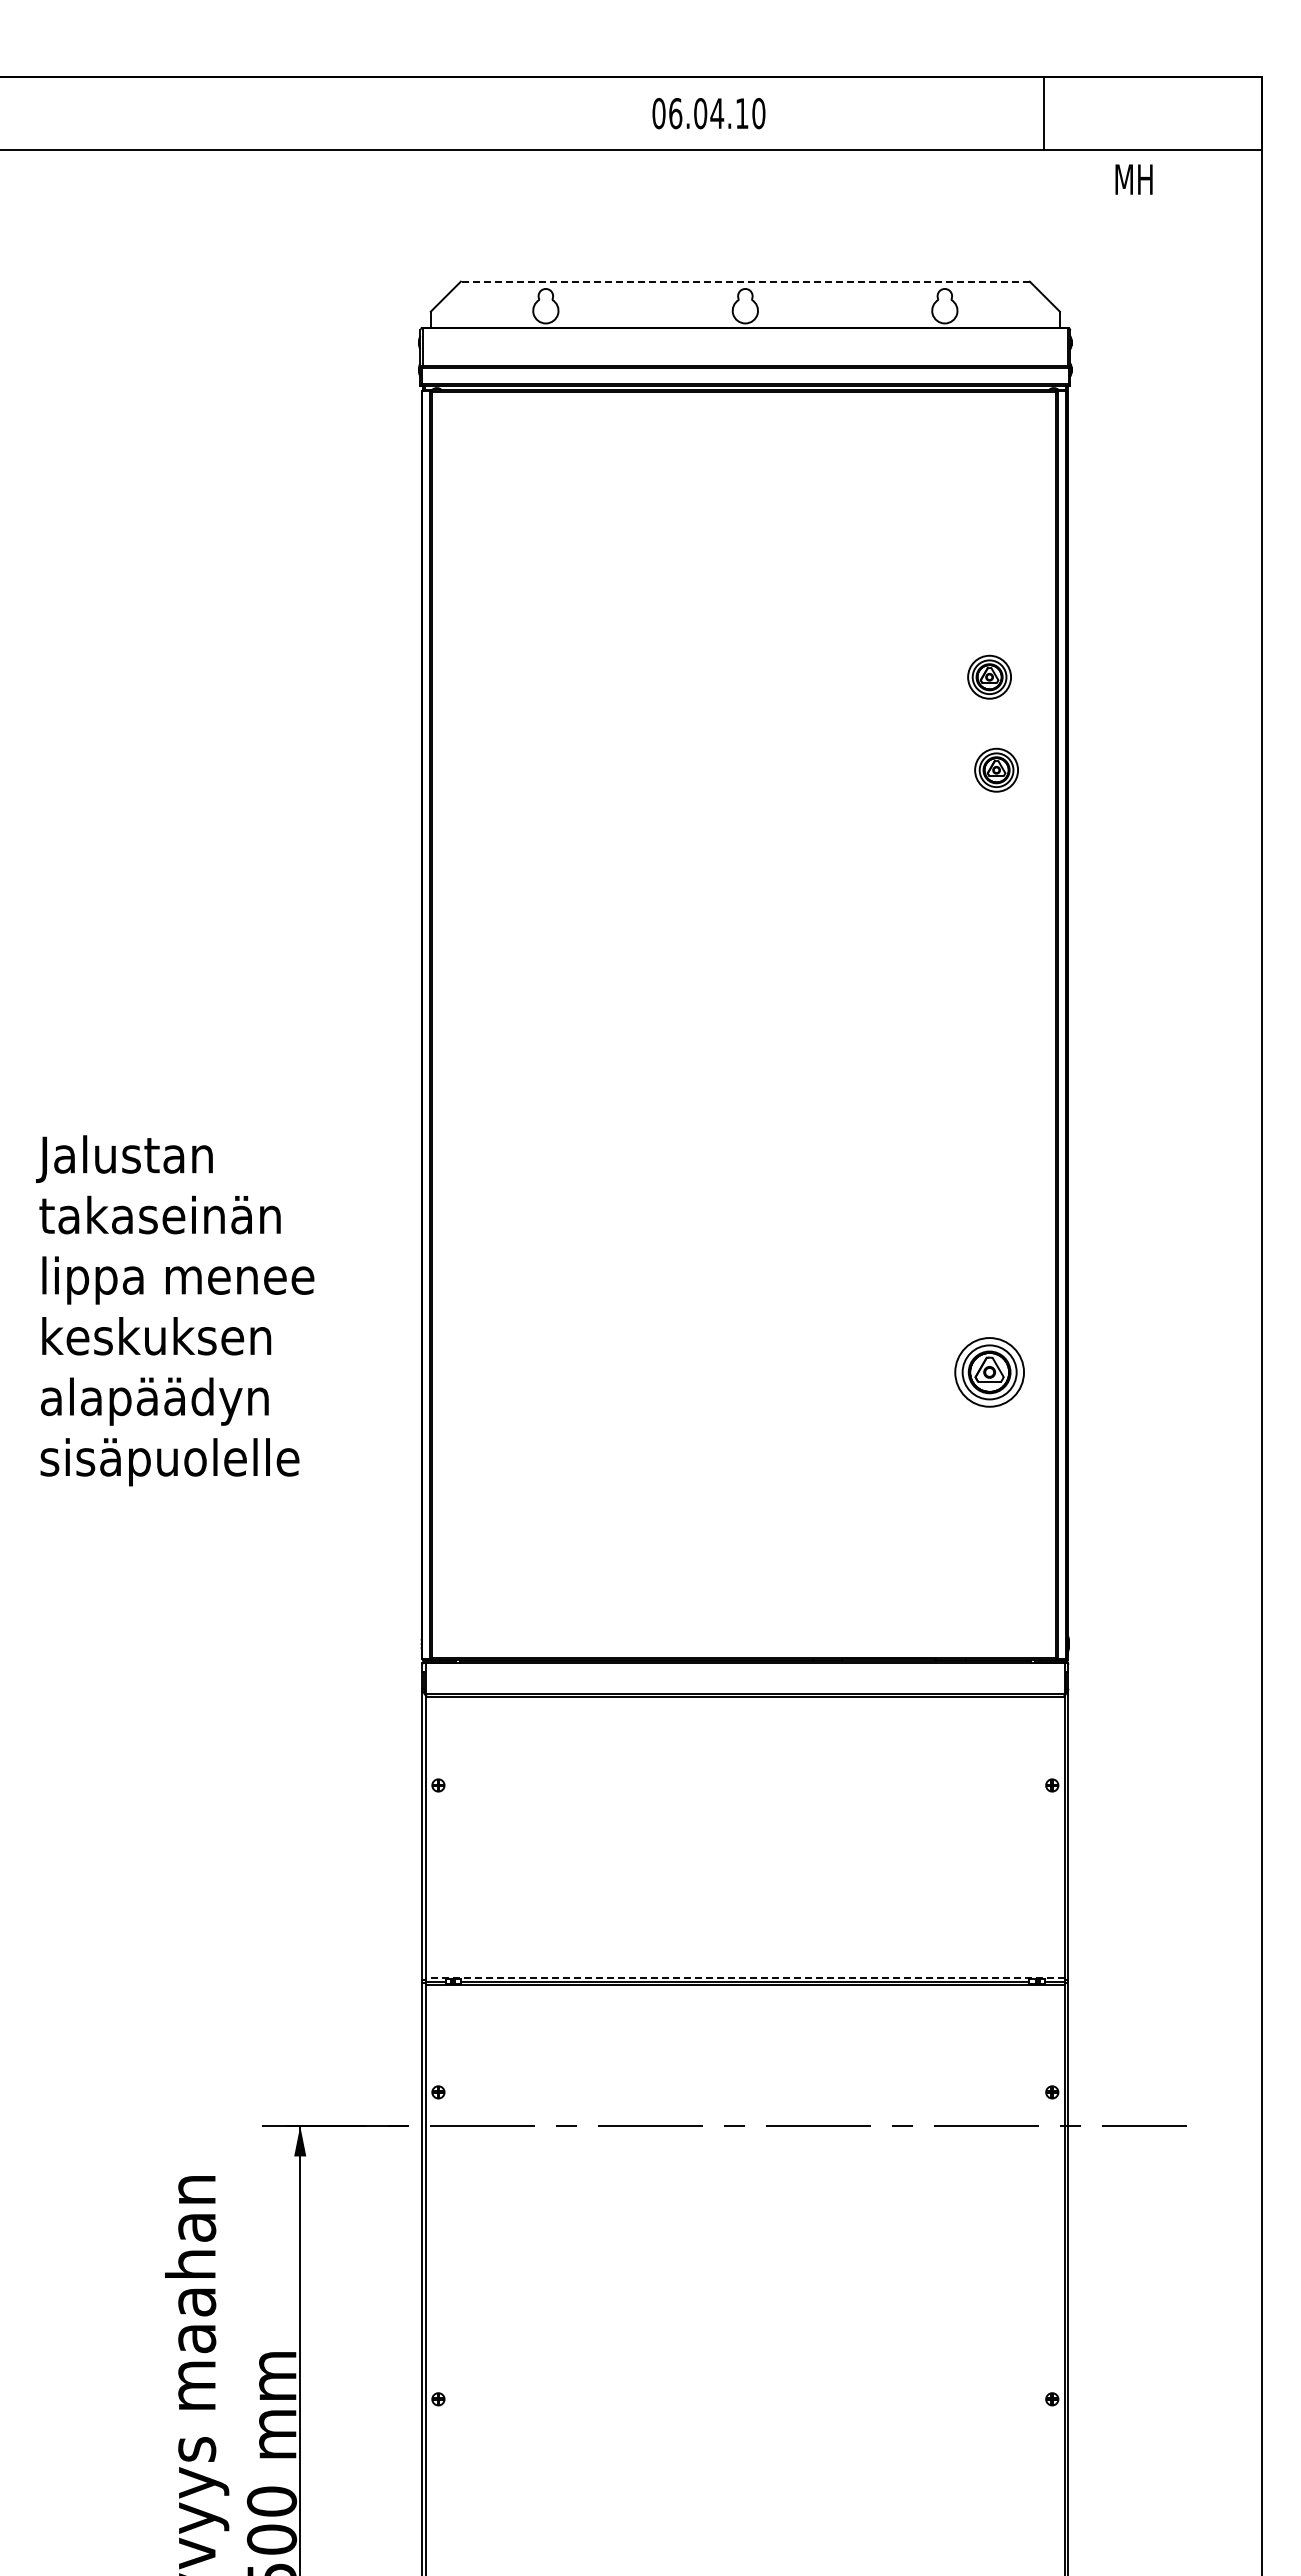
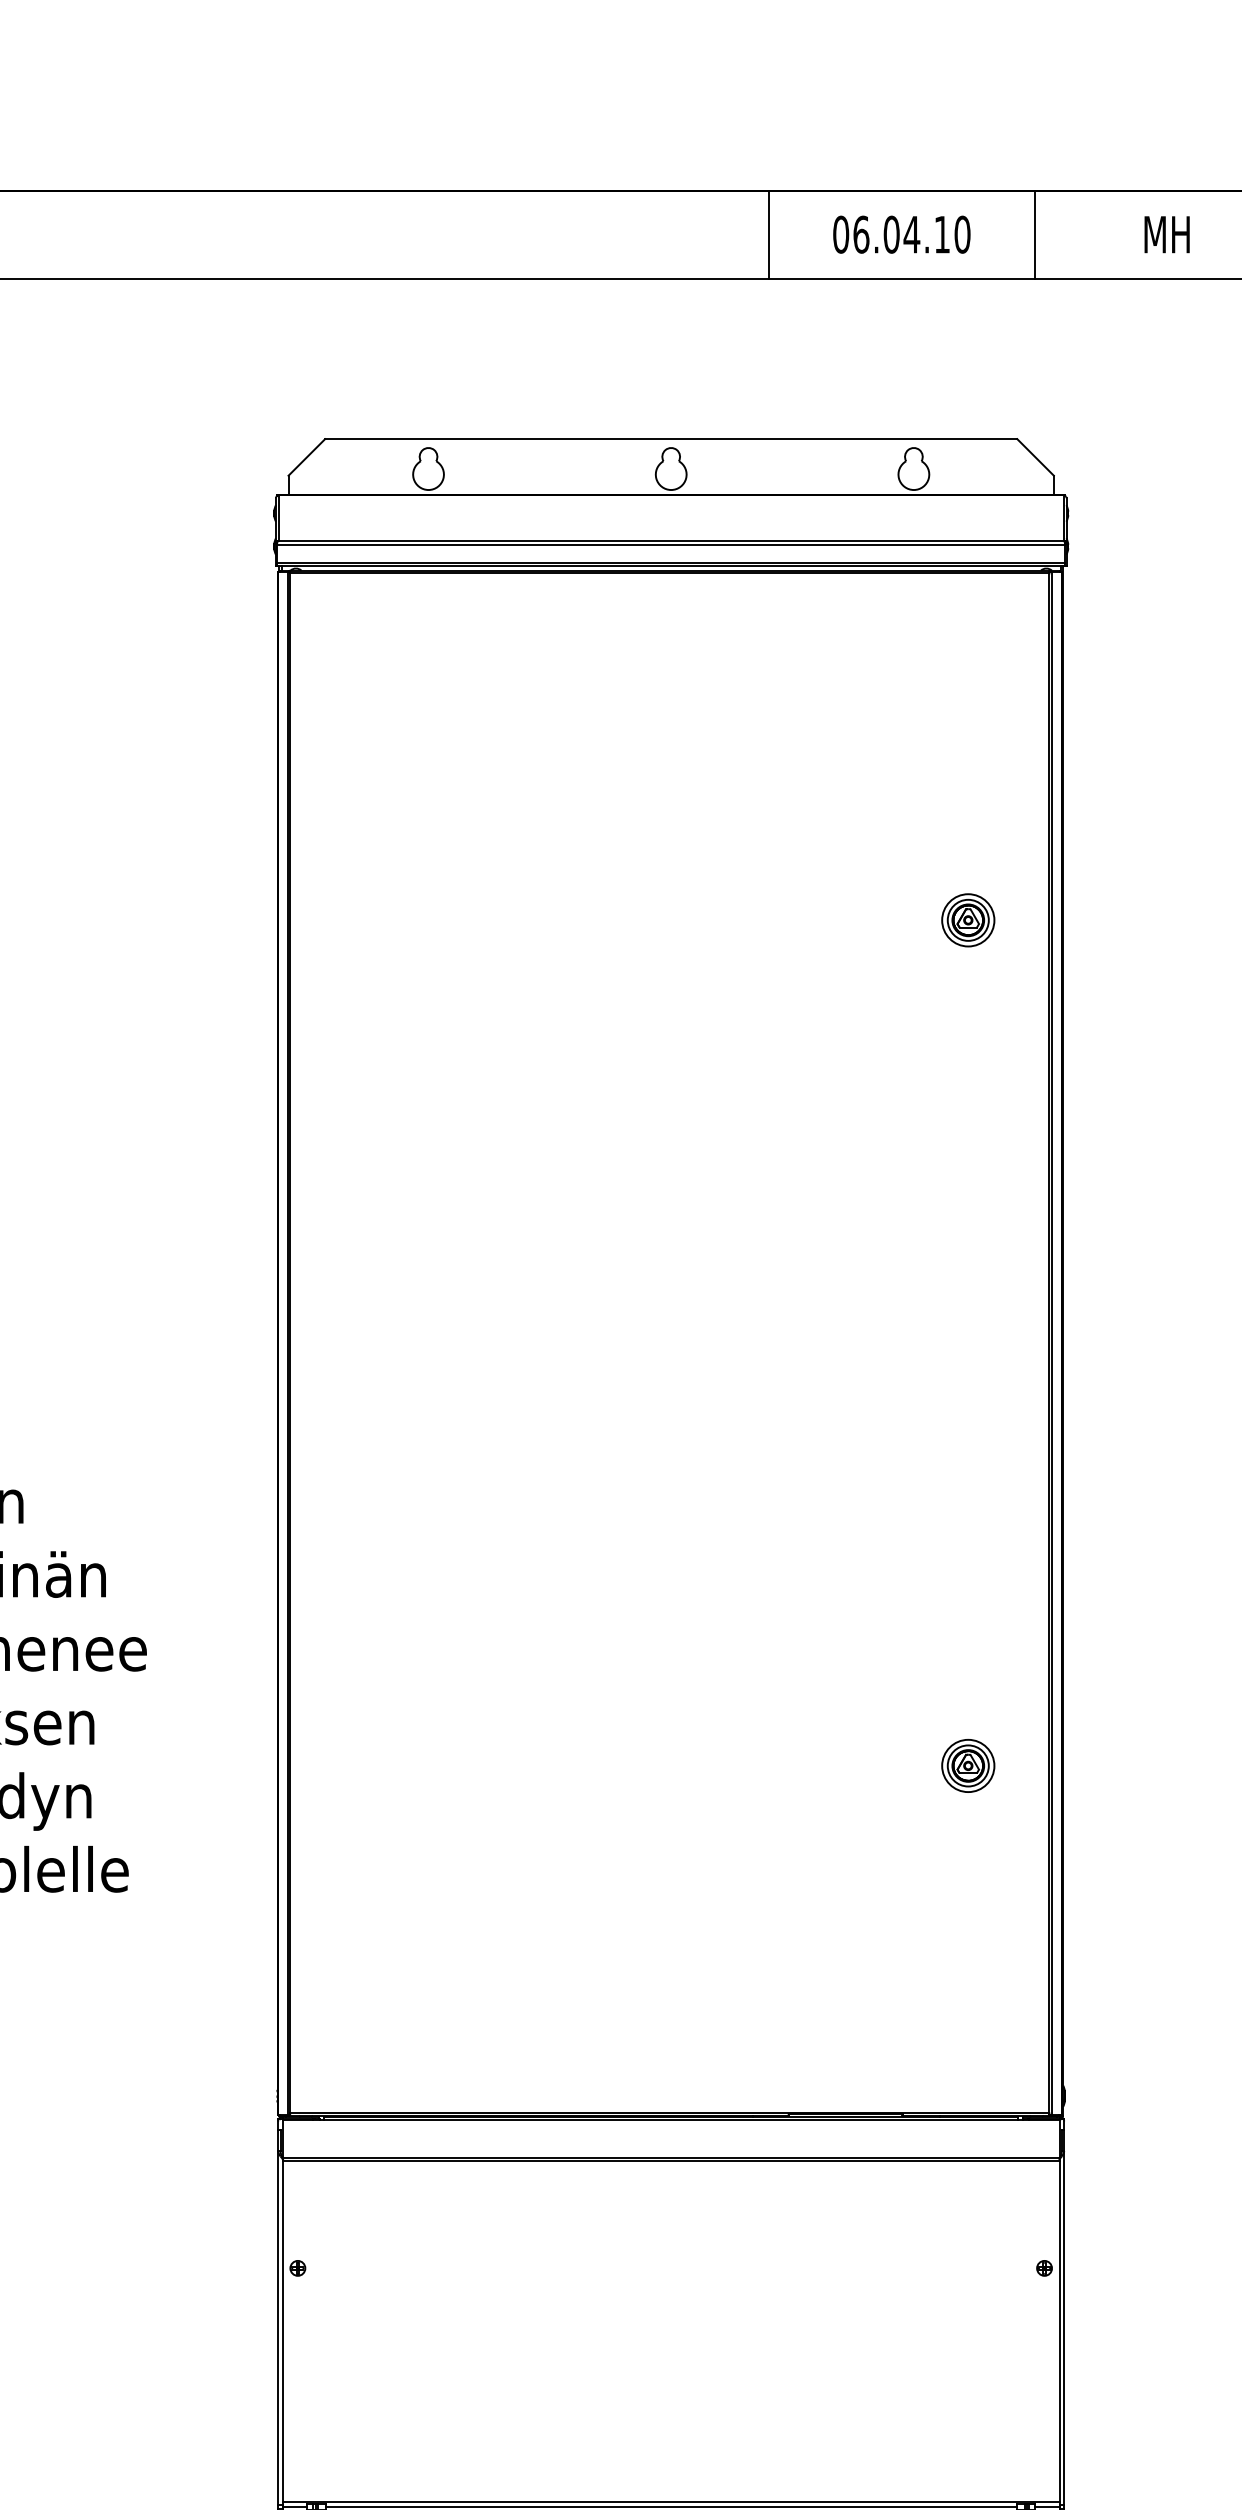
text: (708, 113) -> (901, 234), moved
line: (825, 113) -> (768, 234), added
text: (1133, 179) -> (1166, 234), moved
line: (745, 281) -> (671, 438), dashed -> solid
part: (996, 769) -> (976, 1032), removed
part: (989, 1372) -> (968, 1766), size x0.62
line: (744, 1977) -> (670, 2501), dashed -> solid

